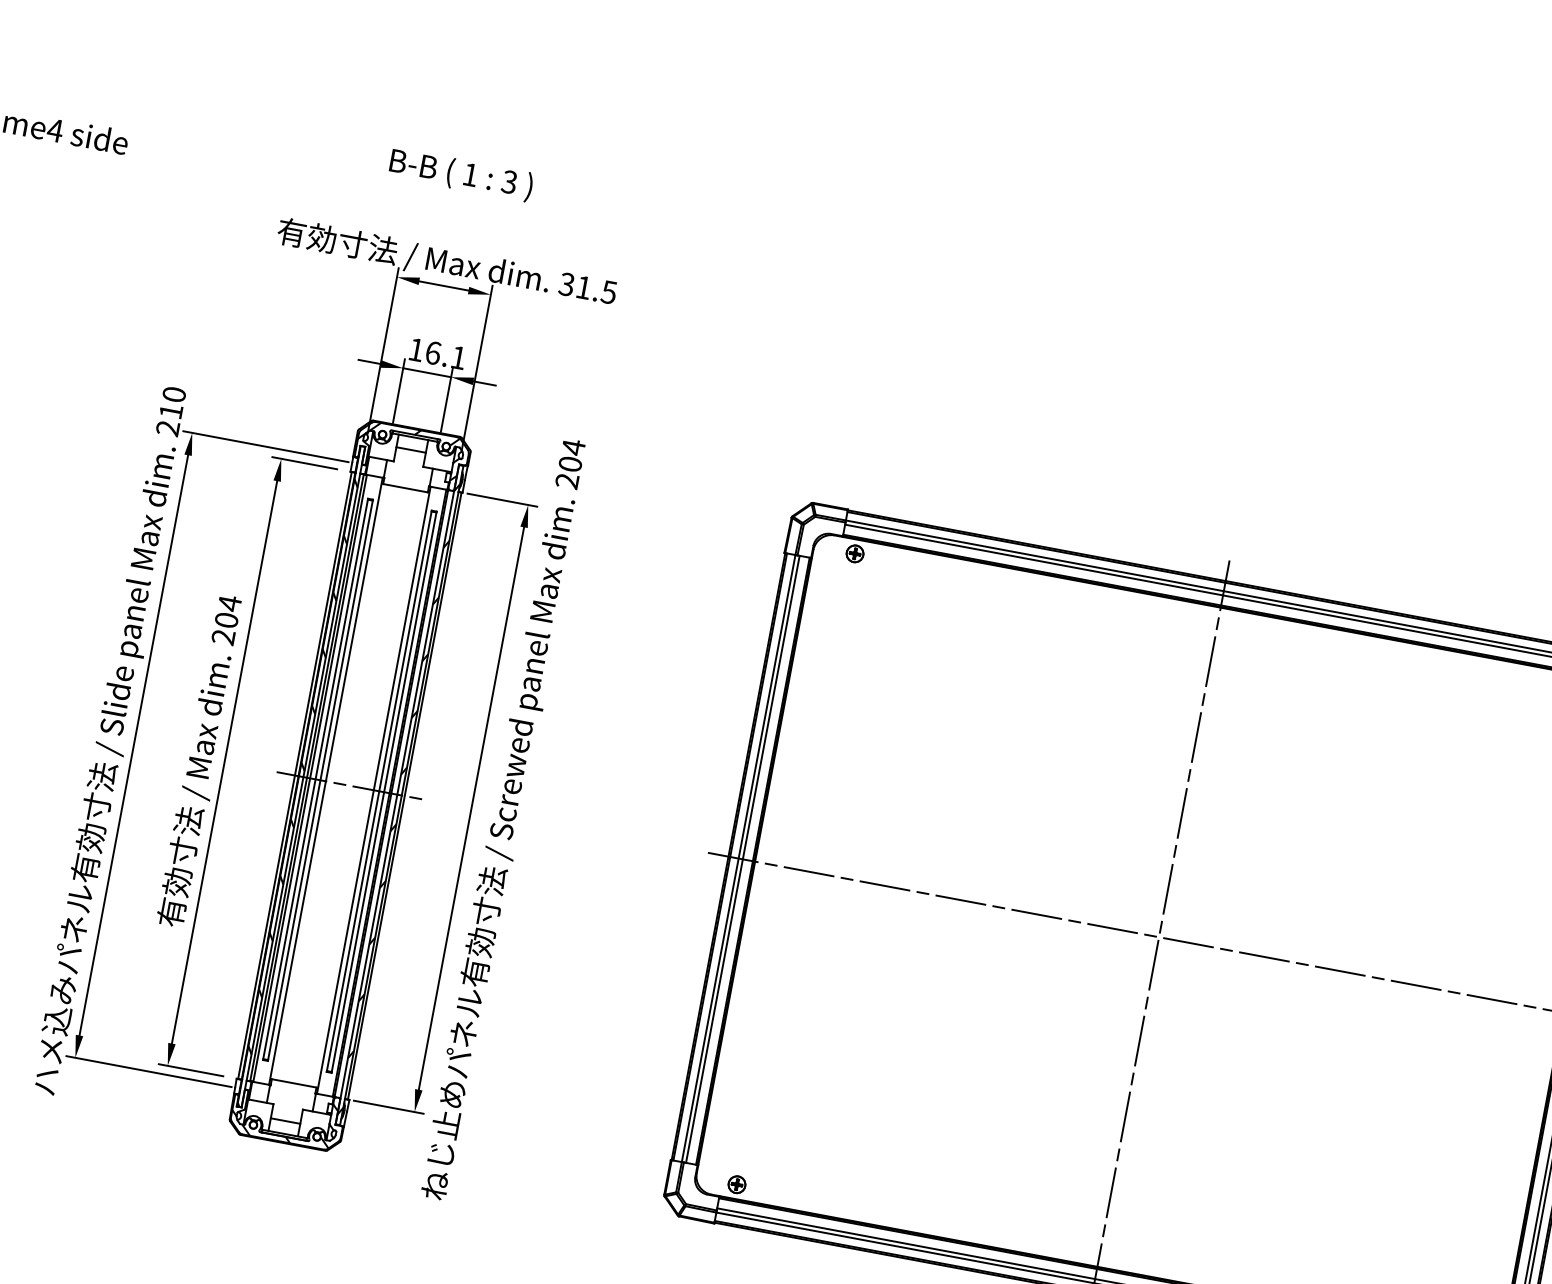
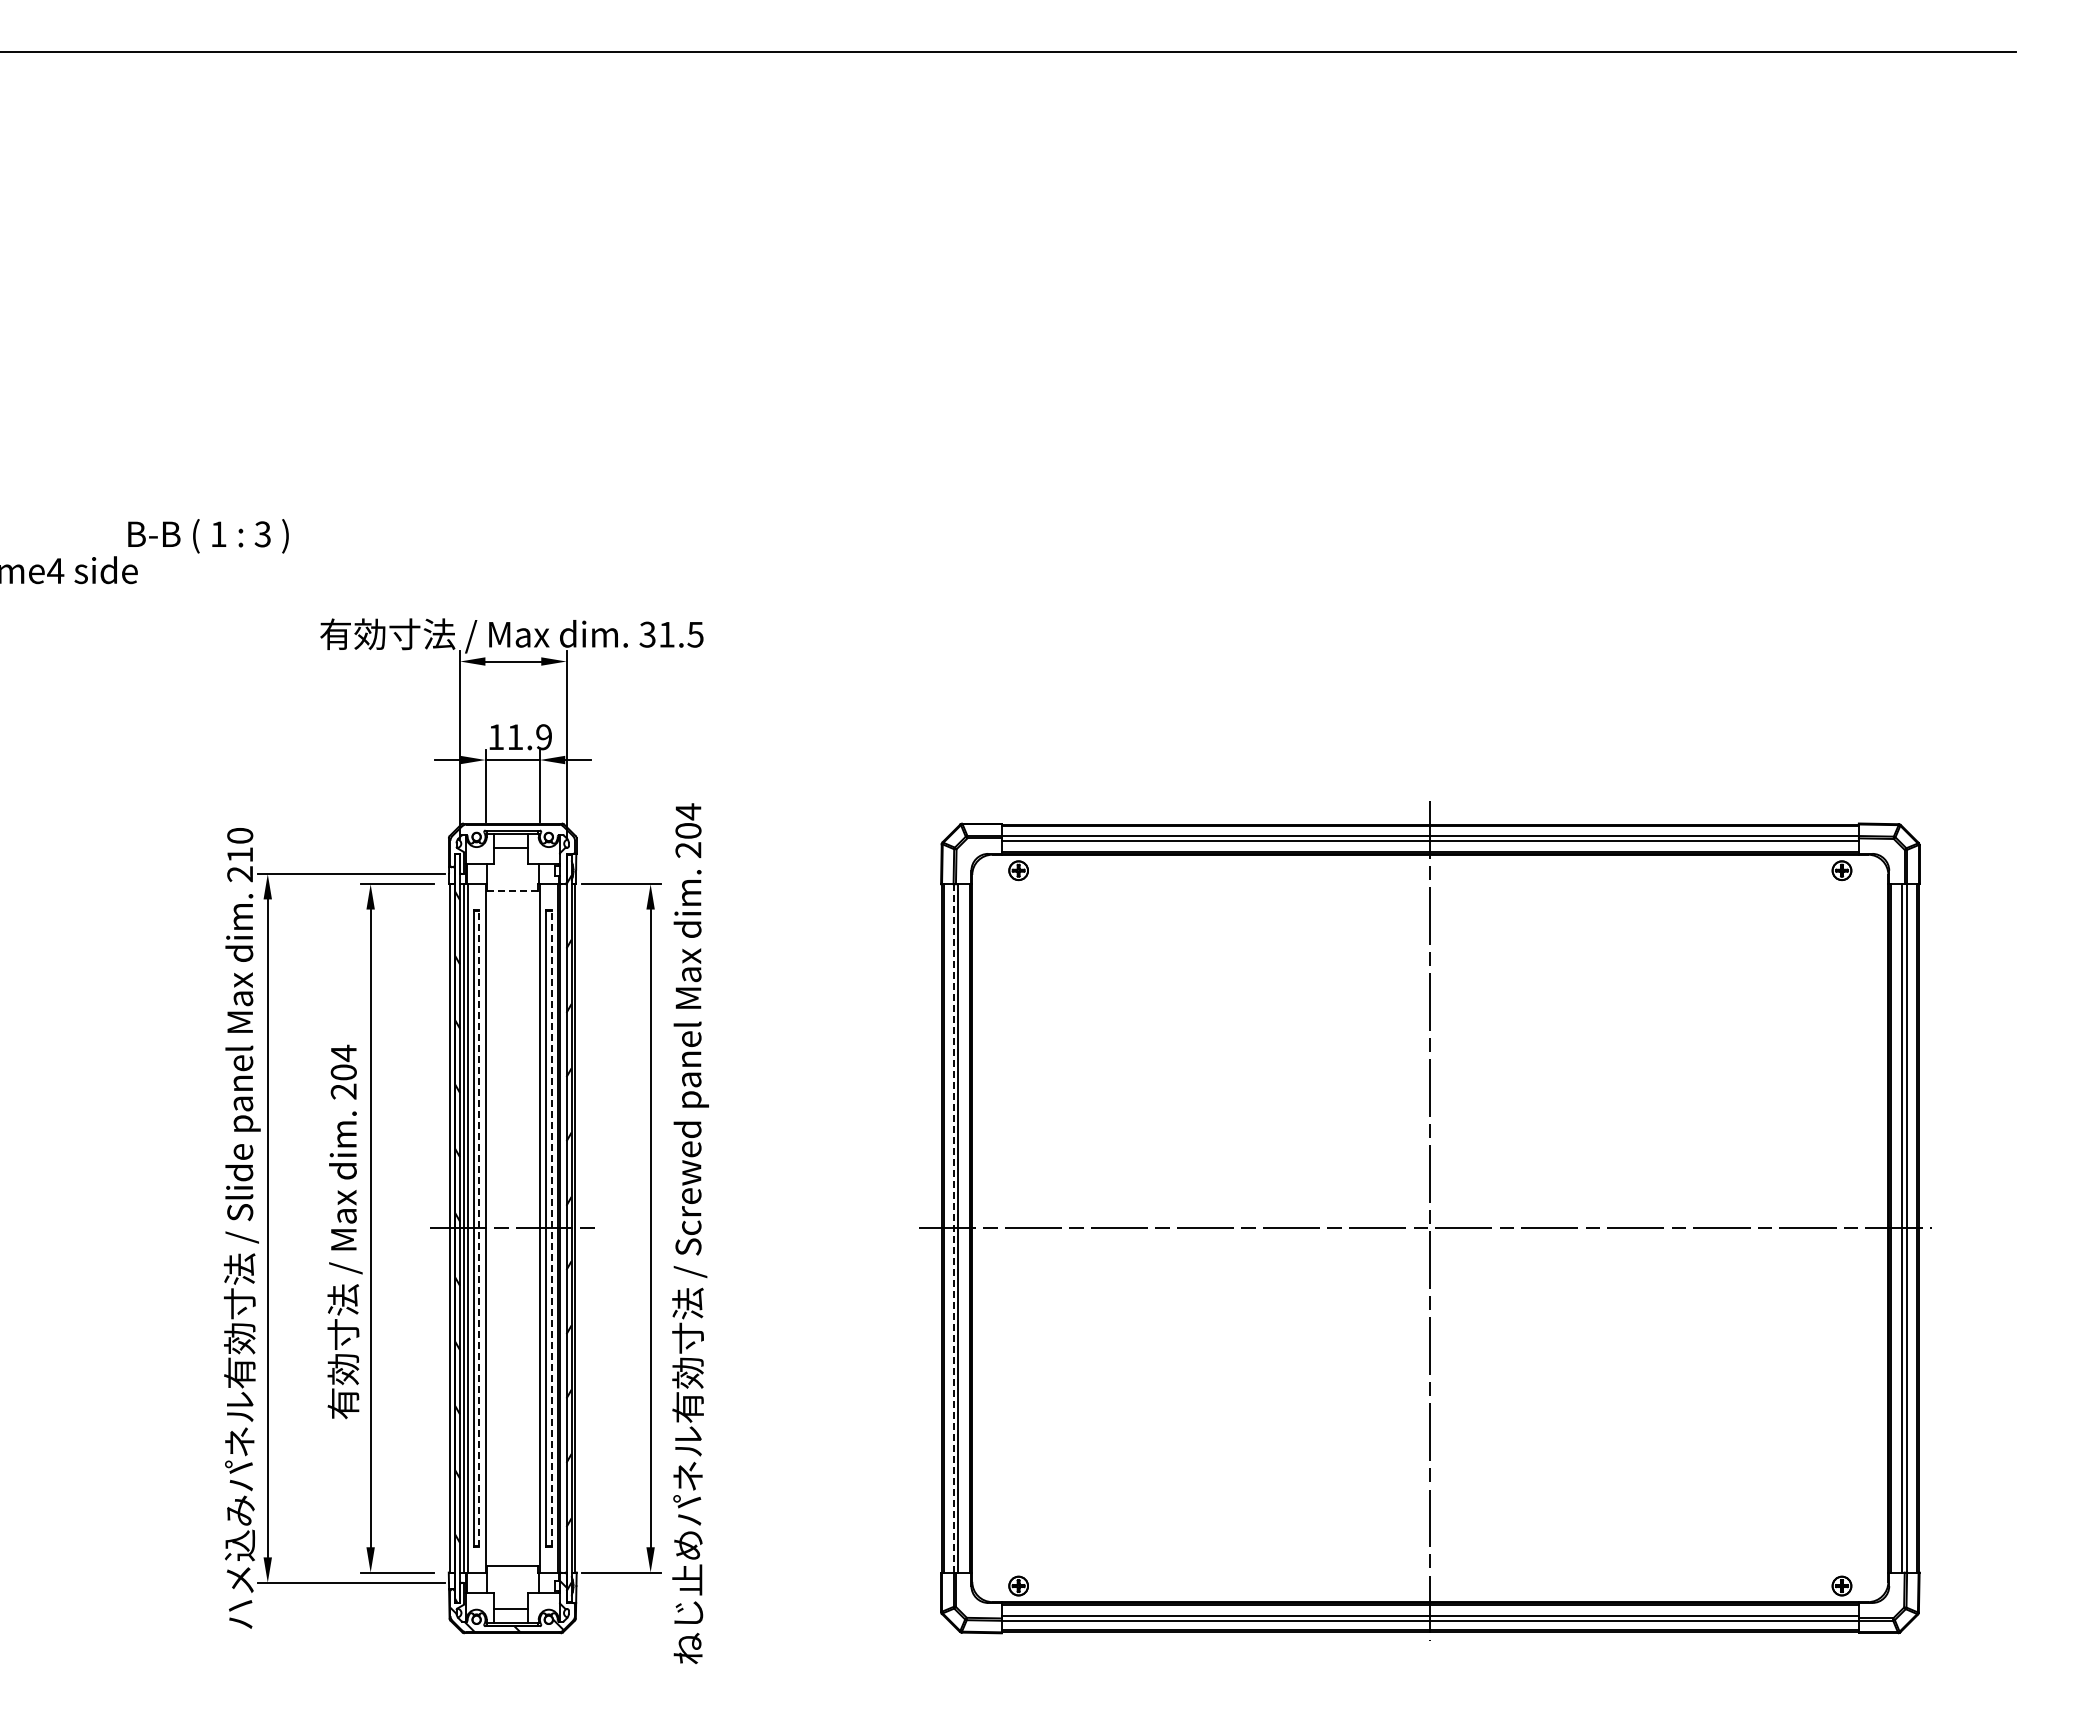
text: (461, 175) -> (208, 536), moved
text: (445, 355) -> (529, 737), 16.1 -> 11.9
hatch: (408, 450) -> (508, 848), removed
line: (406, 487) -> (513, 890), solid -> dashed
line: (320, 779) -> (479, 1227), solid -> dashed
line: (384, 791) -> (551, 1227), solid -> dashed
line: (738, 858) -> (953, 1228), solid -> dashed

